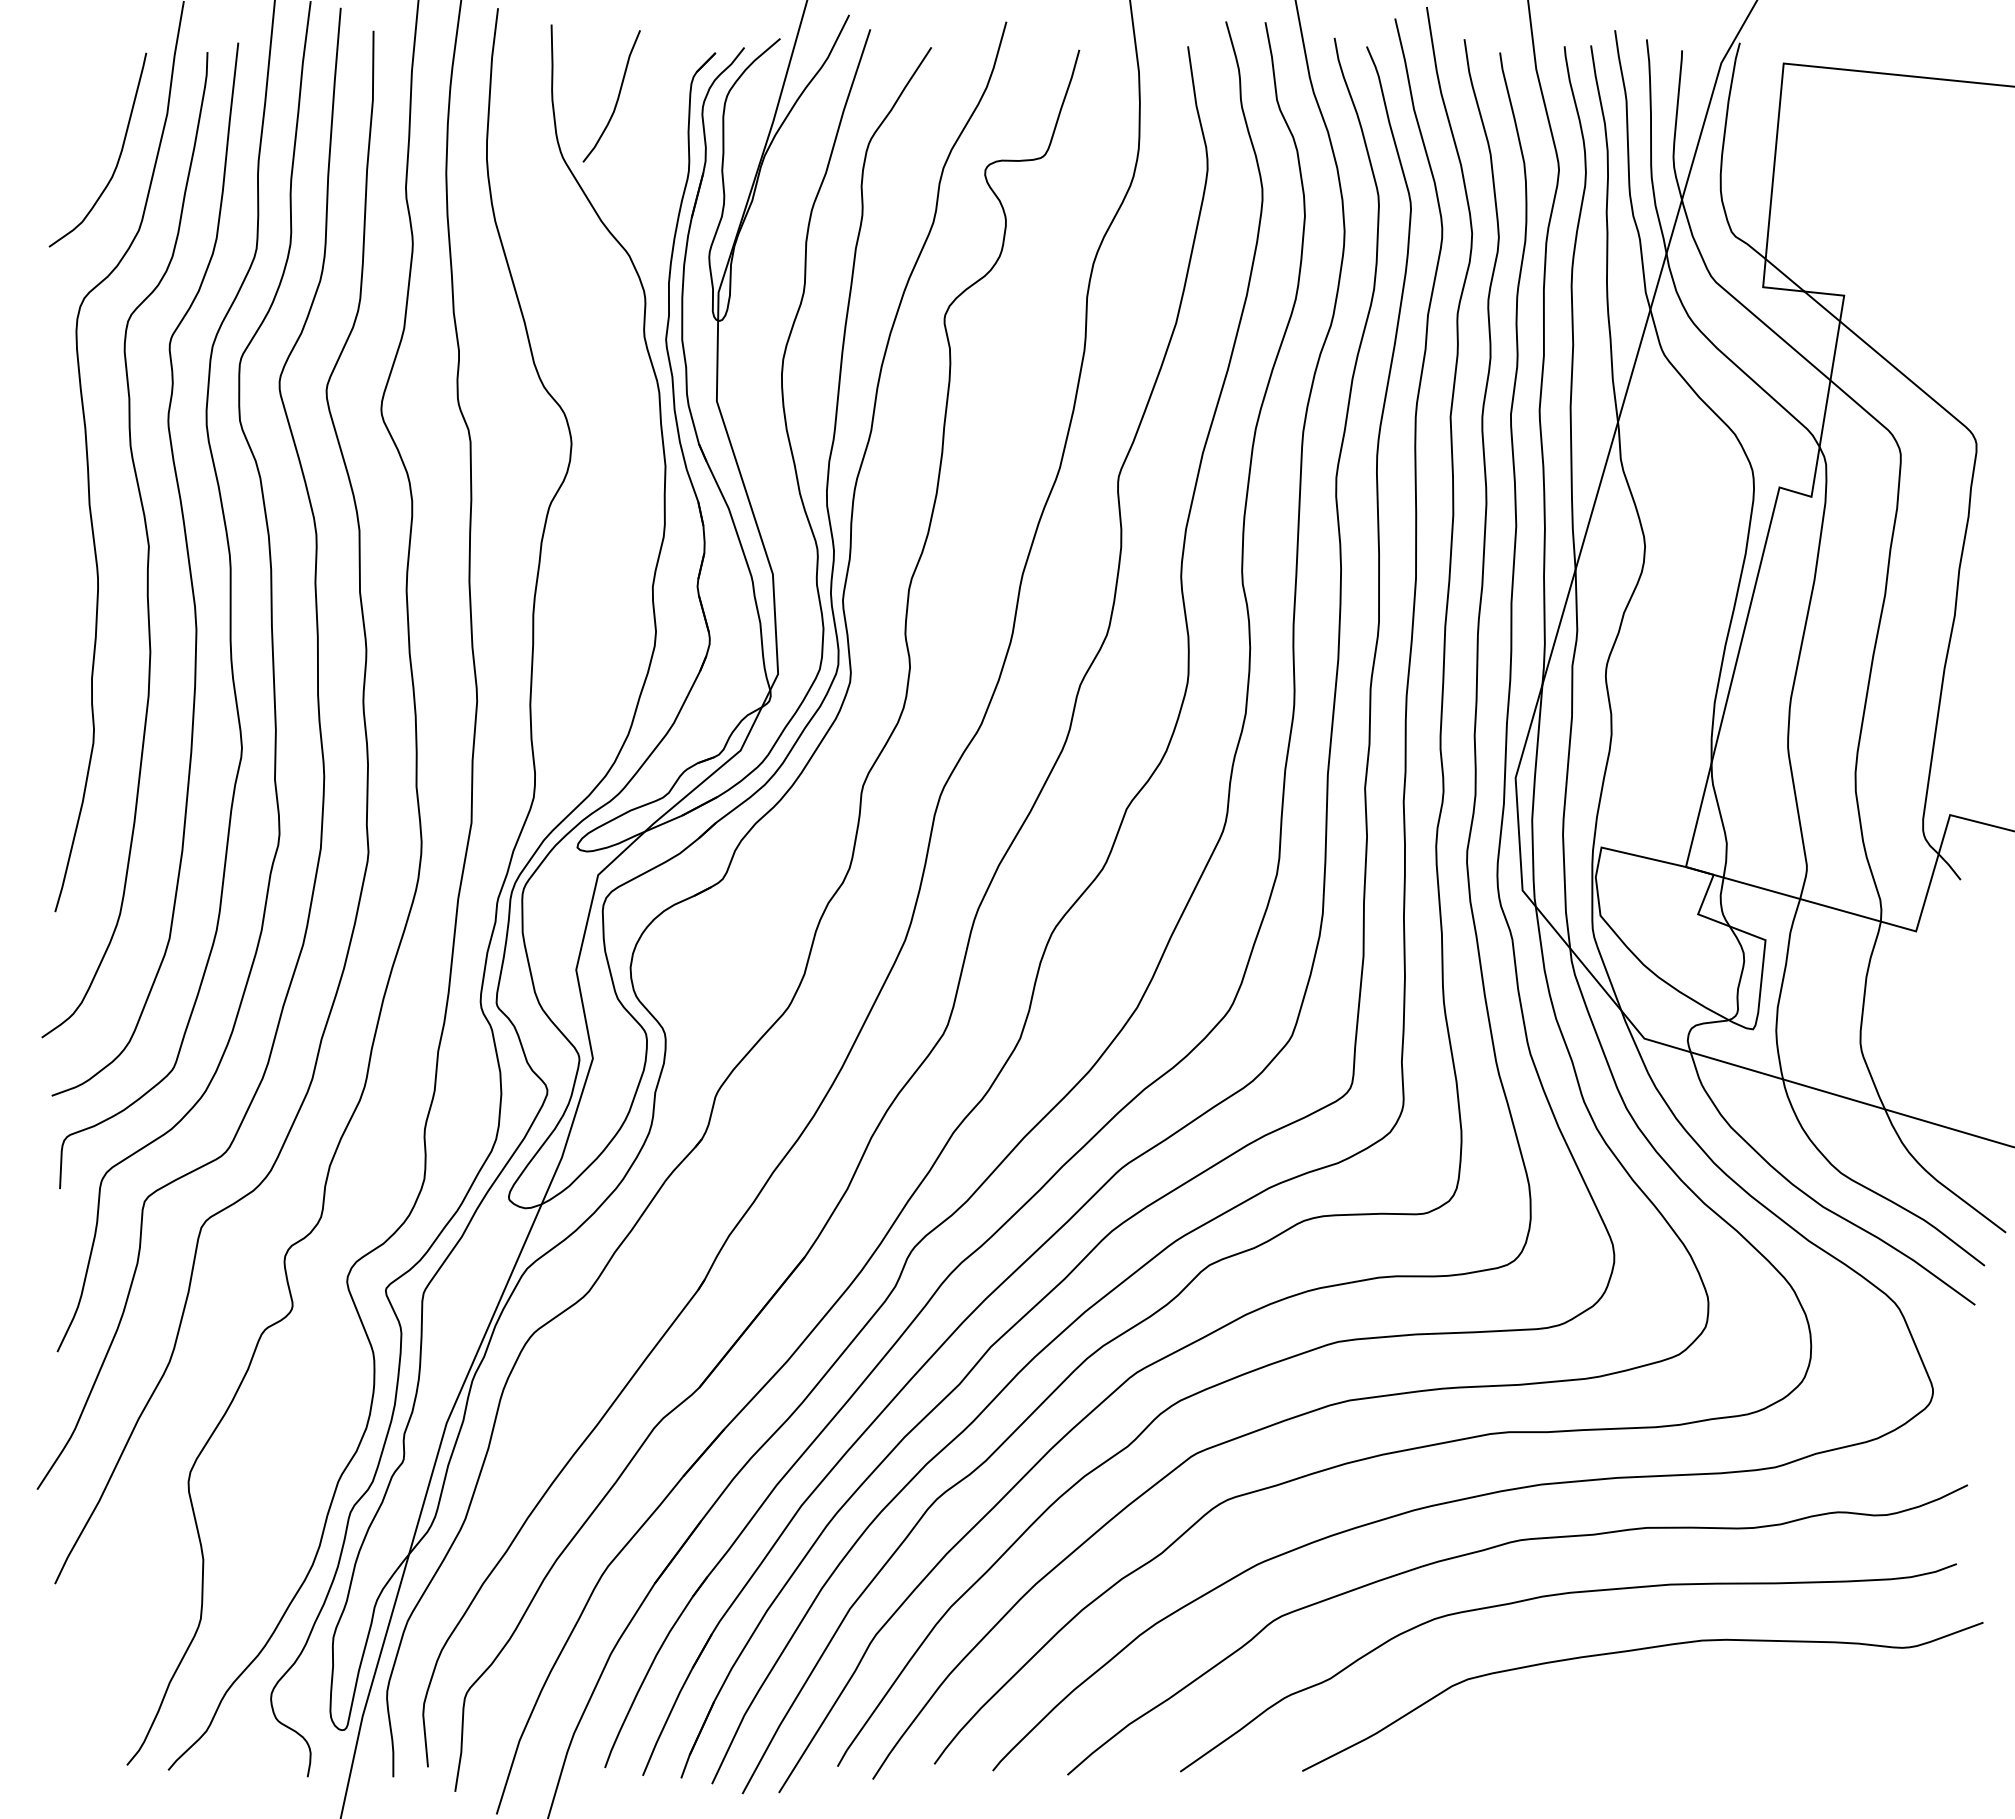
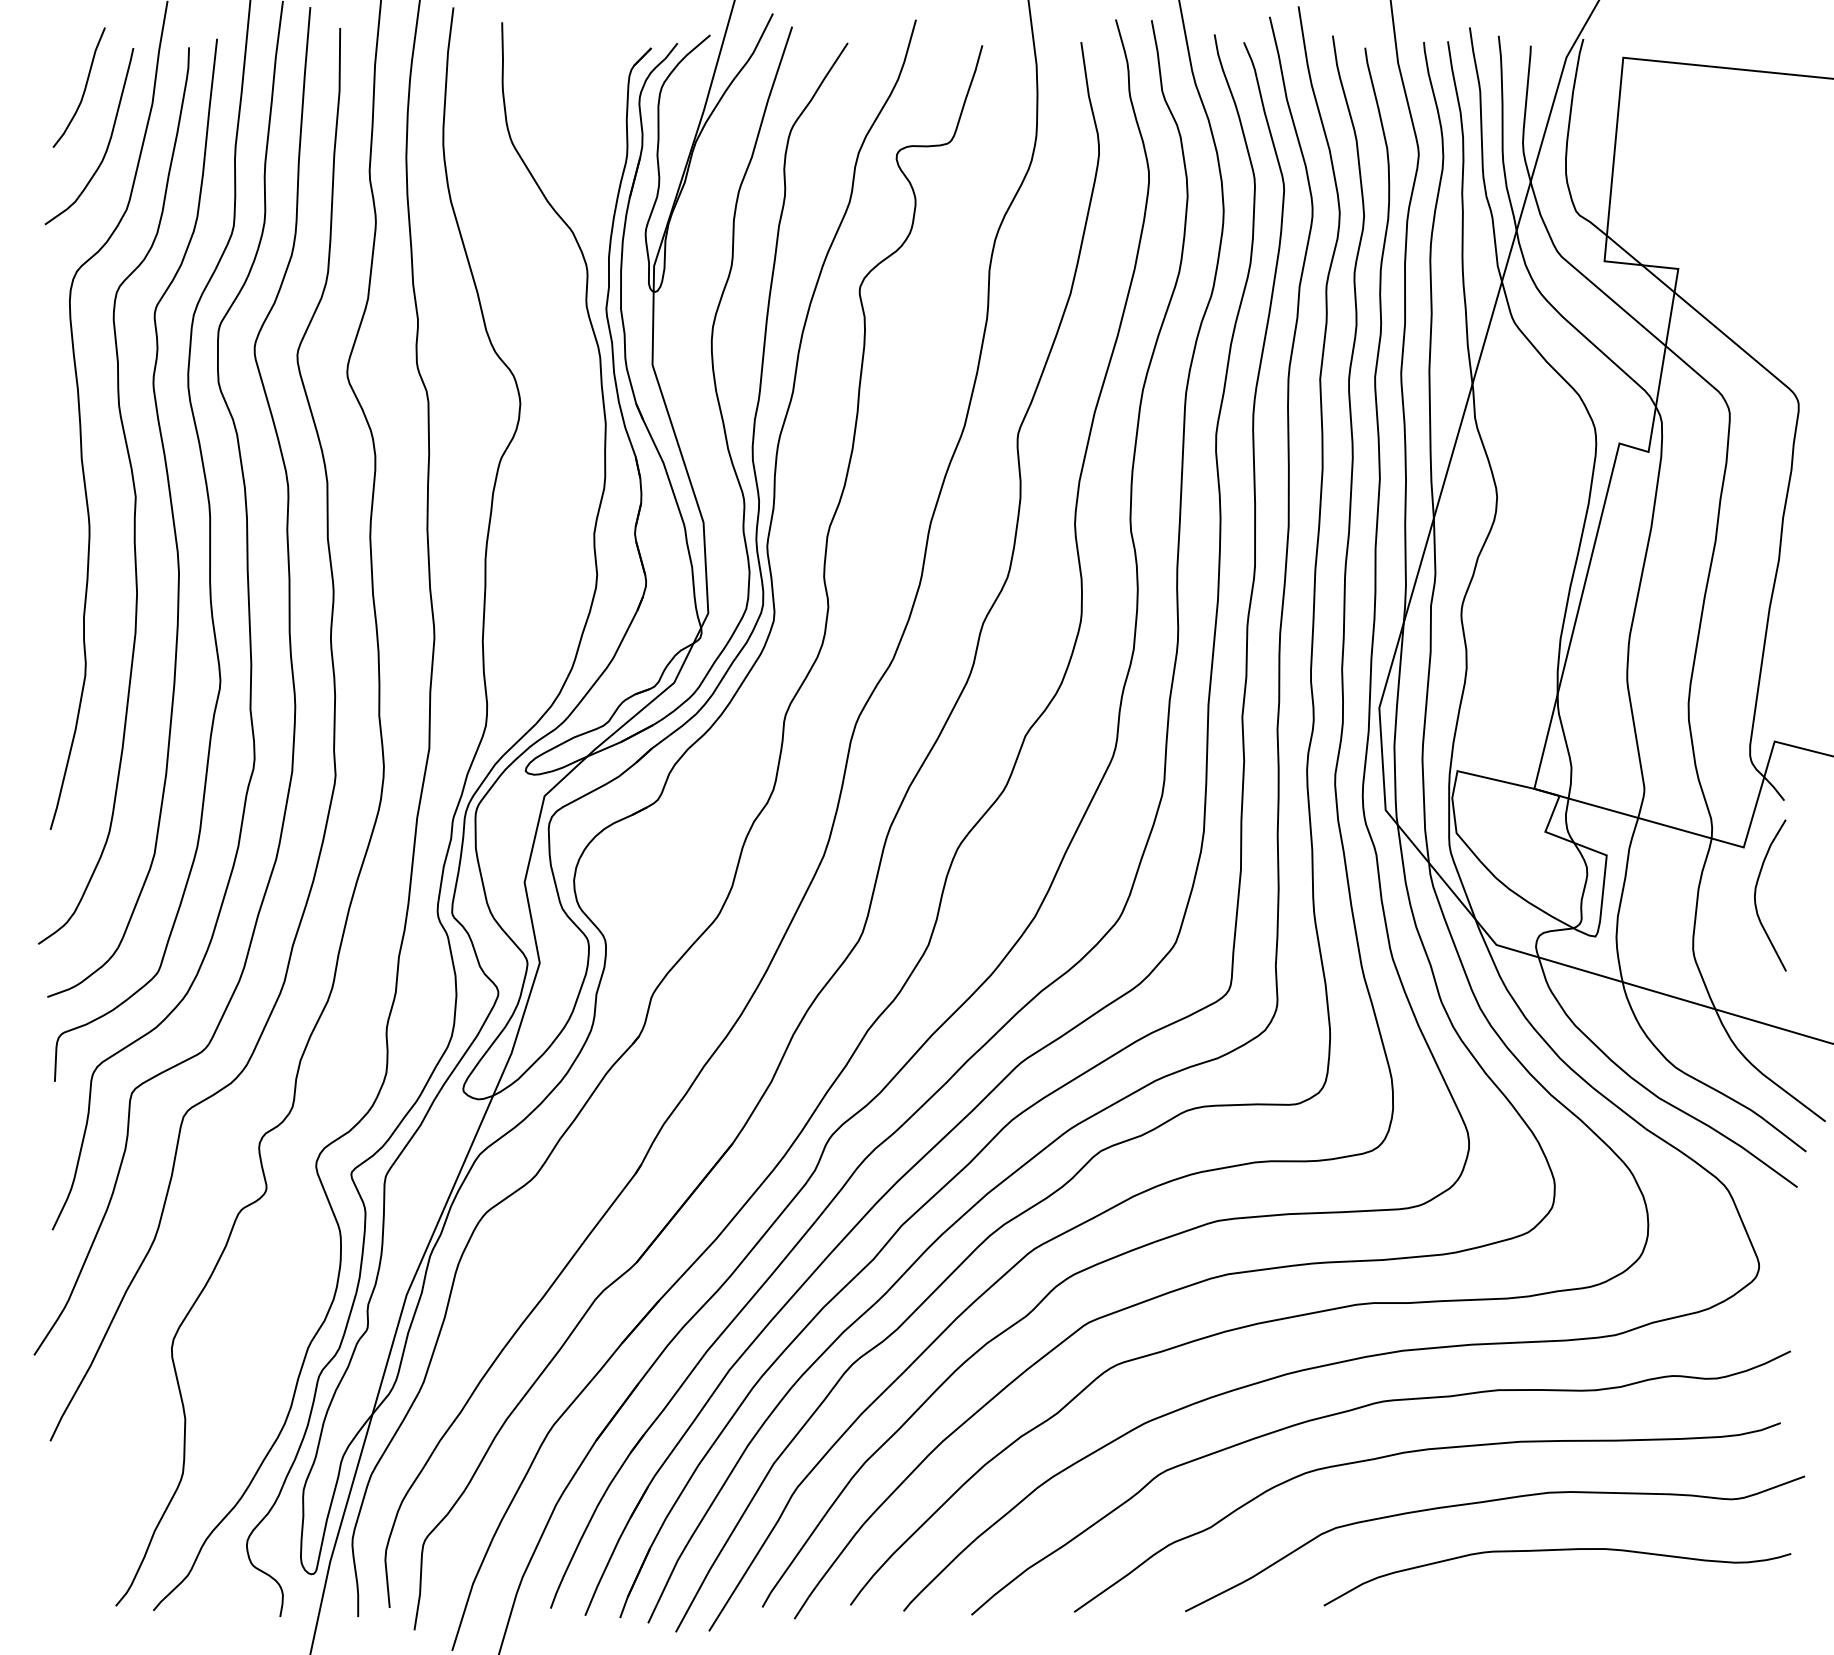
curve: (617, 96) -> (84, 87), moved
curve: (1929, 983) -> (1755, 894), added
curve: (1711, 1704) -> (1557, 1550), added

